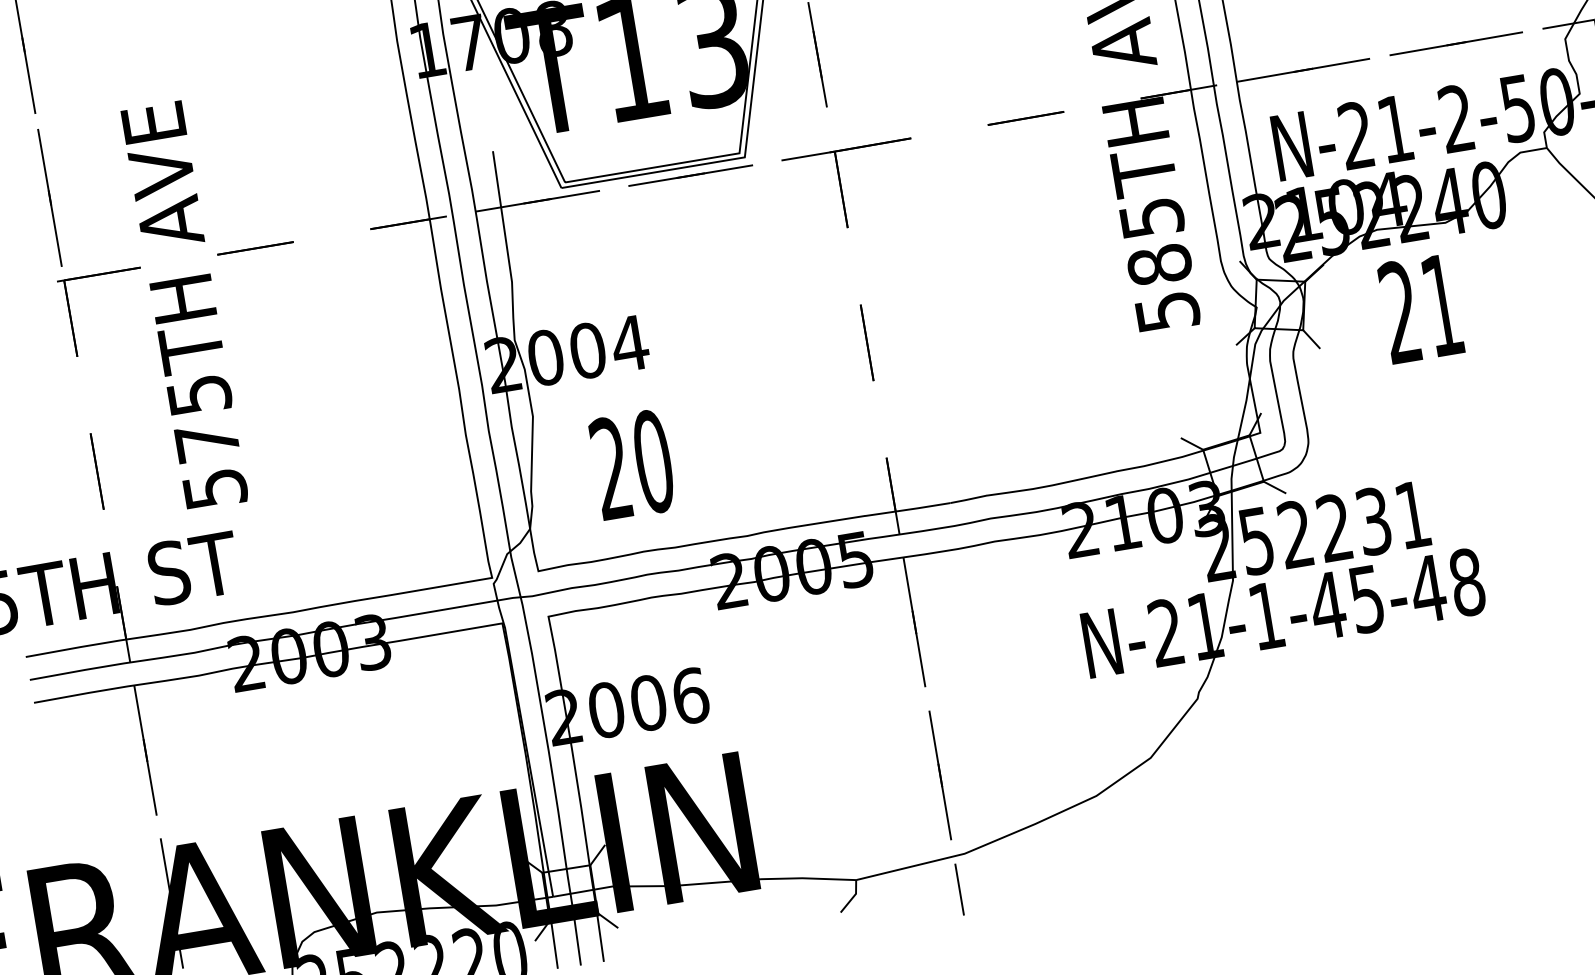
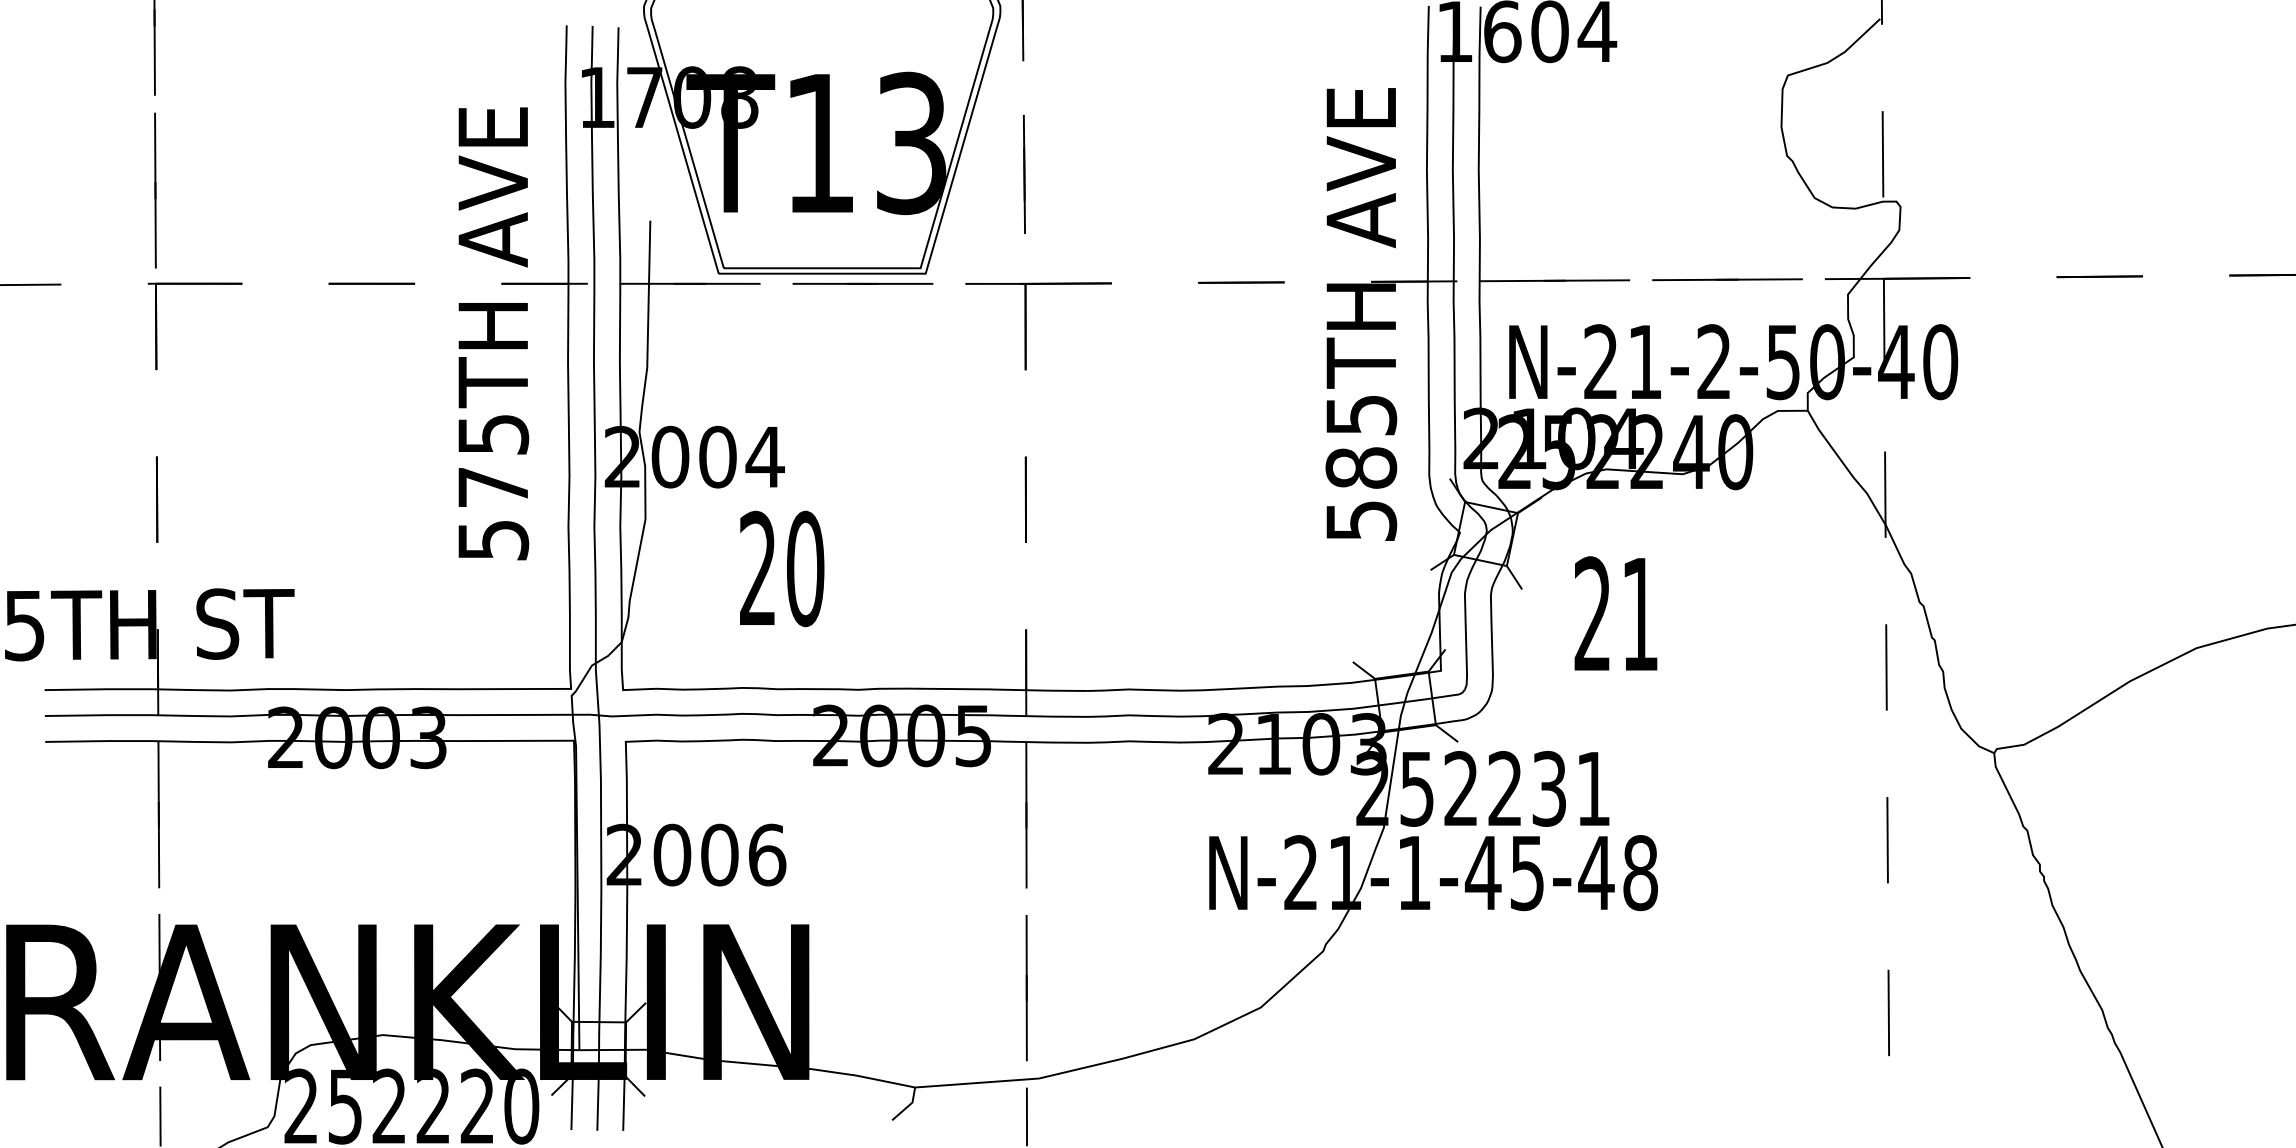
text: (184, 305) -> (493, 333), moved
text: (1420, 308) -> (1615, 613), moved
text: (633, 464) -> (782, 568), moved

